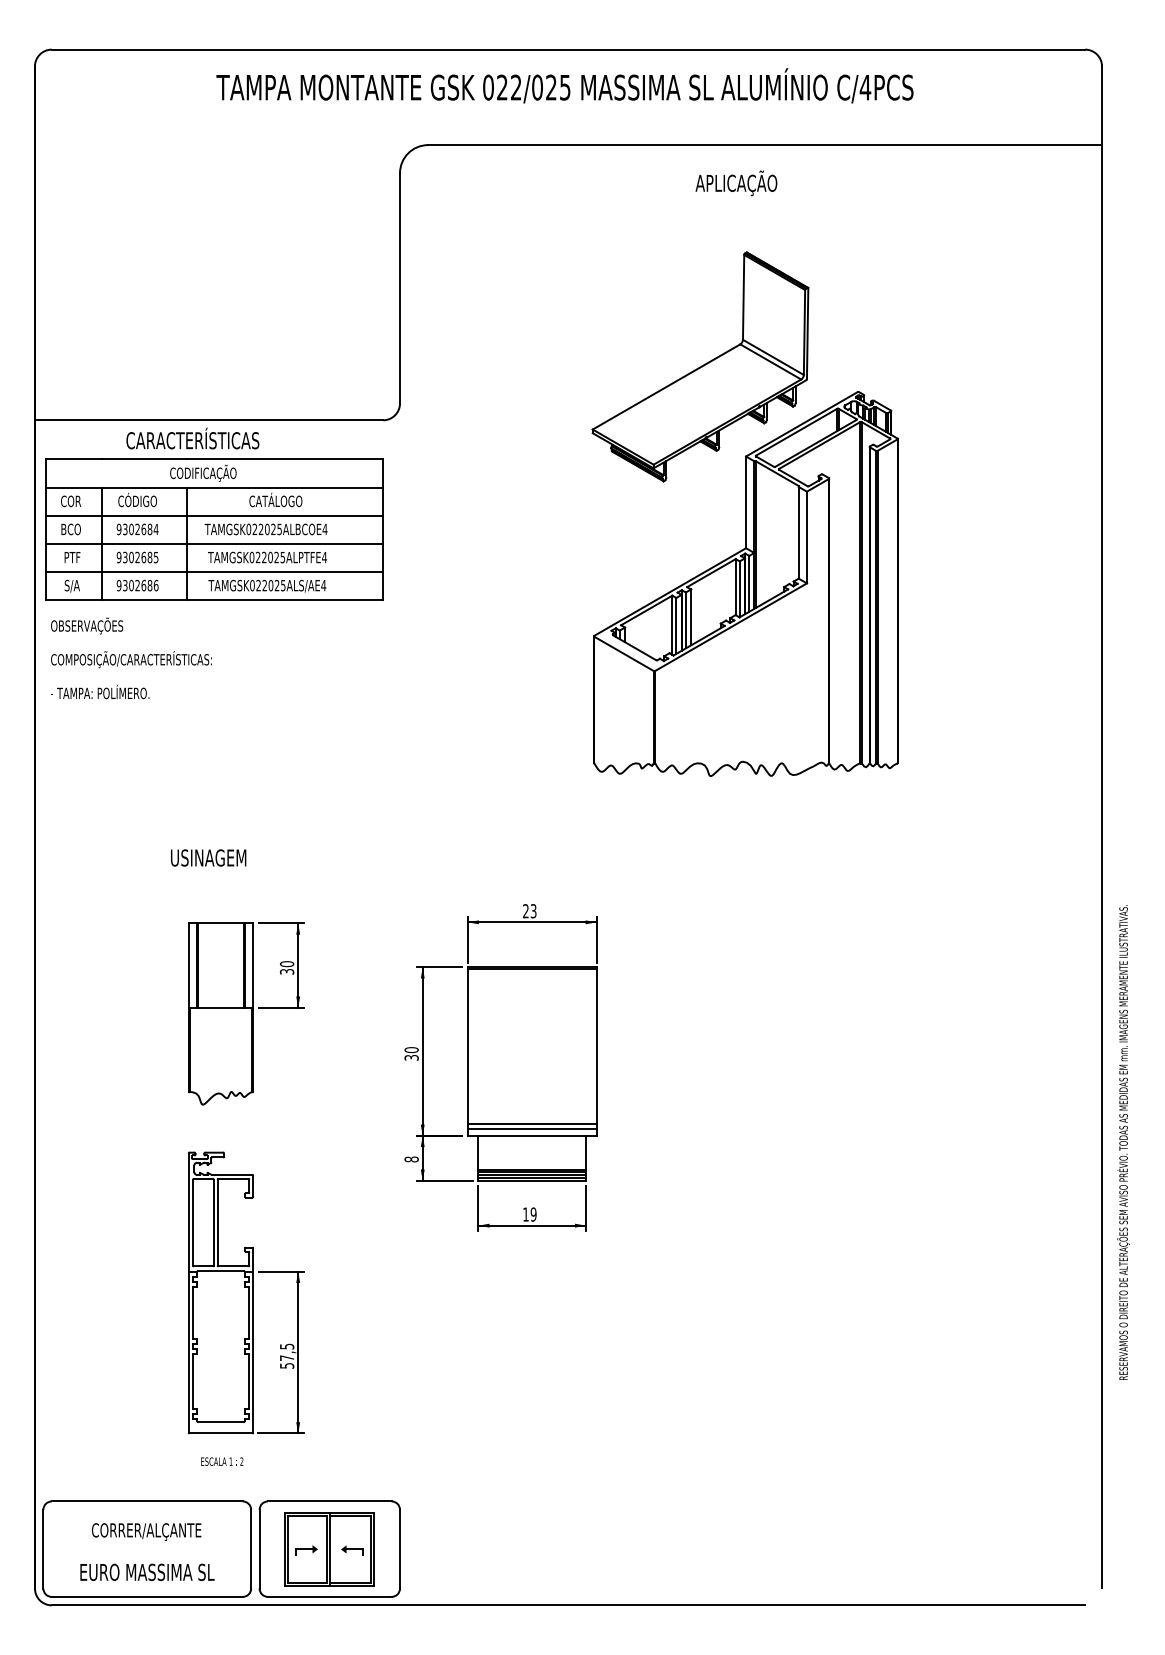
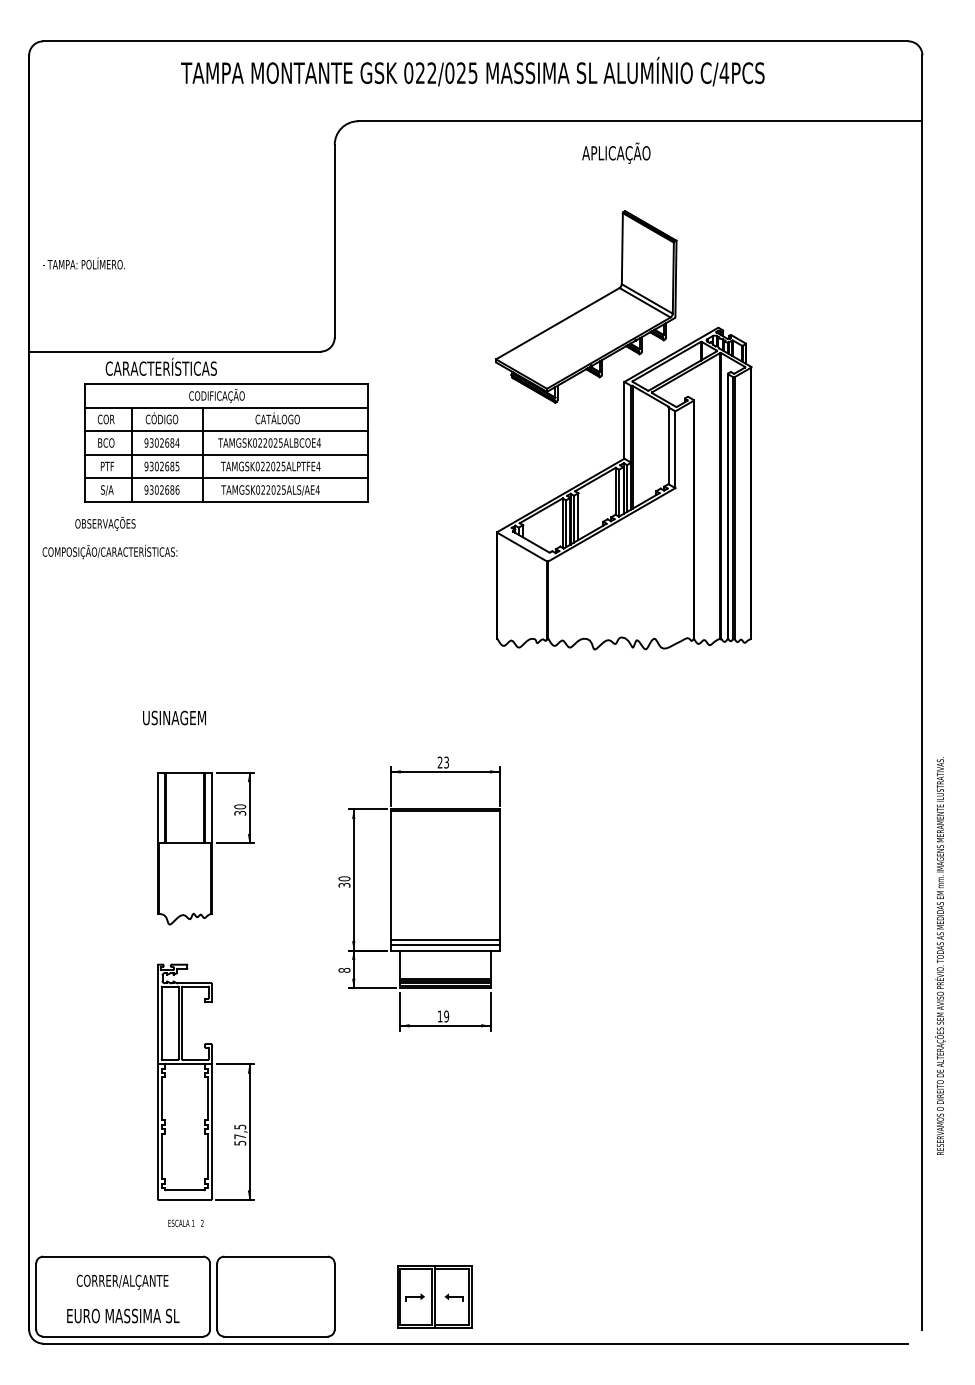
part: (214, 529) -> (226, 443), moved
text: (87, 625) -> (105, 523), moved
text: (100, 691) -> (84, 263), moved
part: (329, 1549) -> (434, 1296), moved

